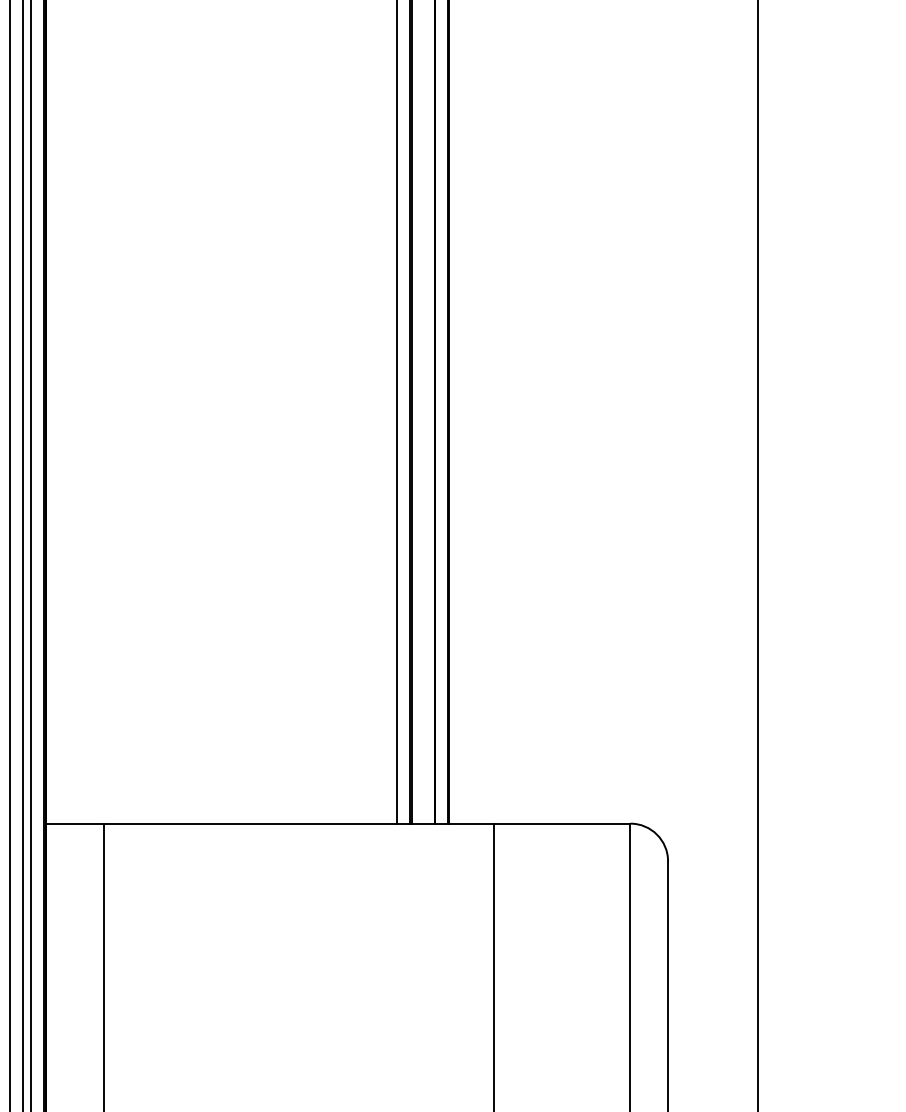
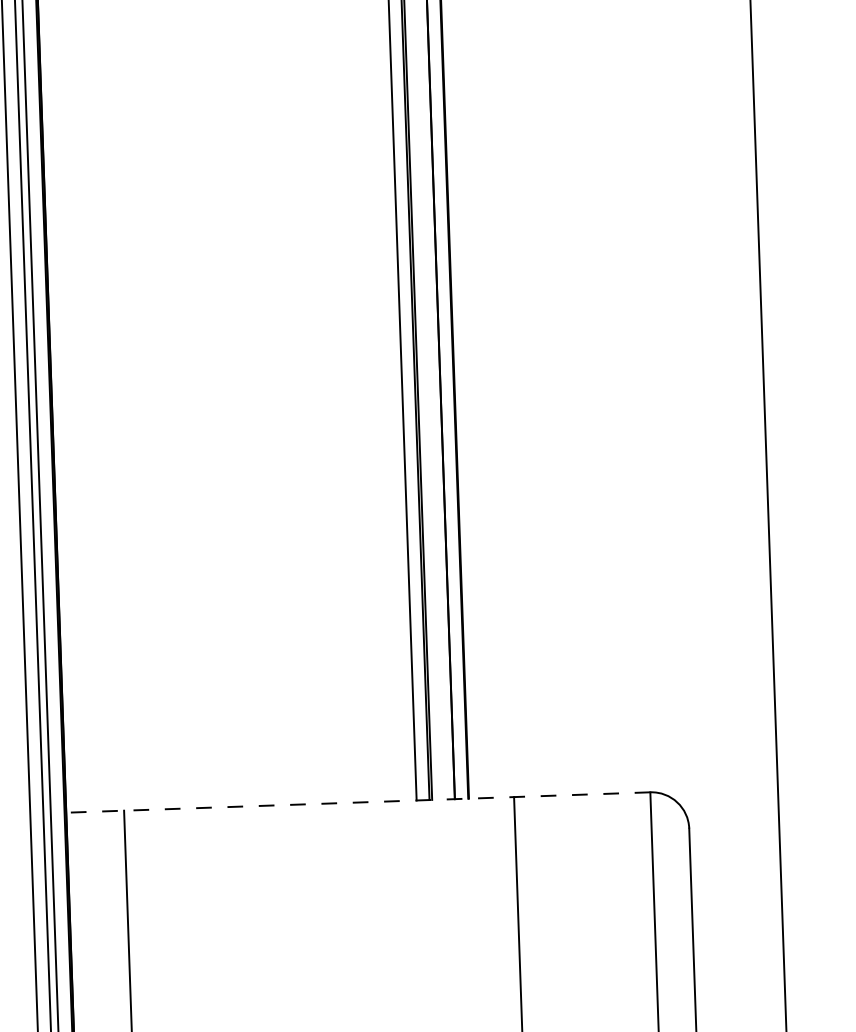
line: (337, 823) -> (357, 802), solid -> dashed

